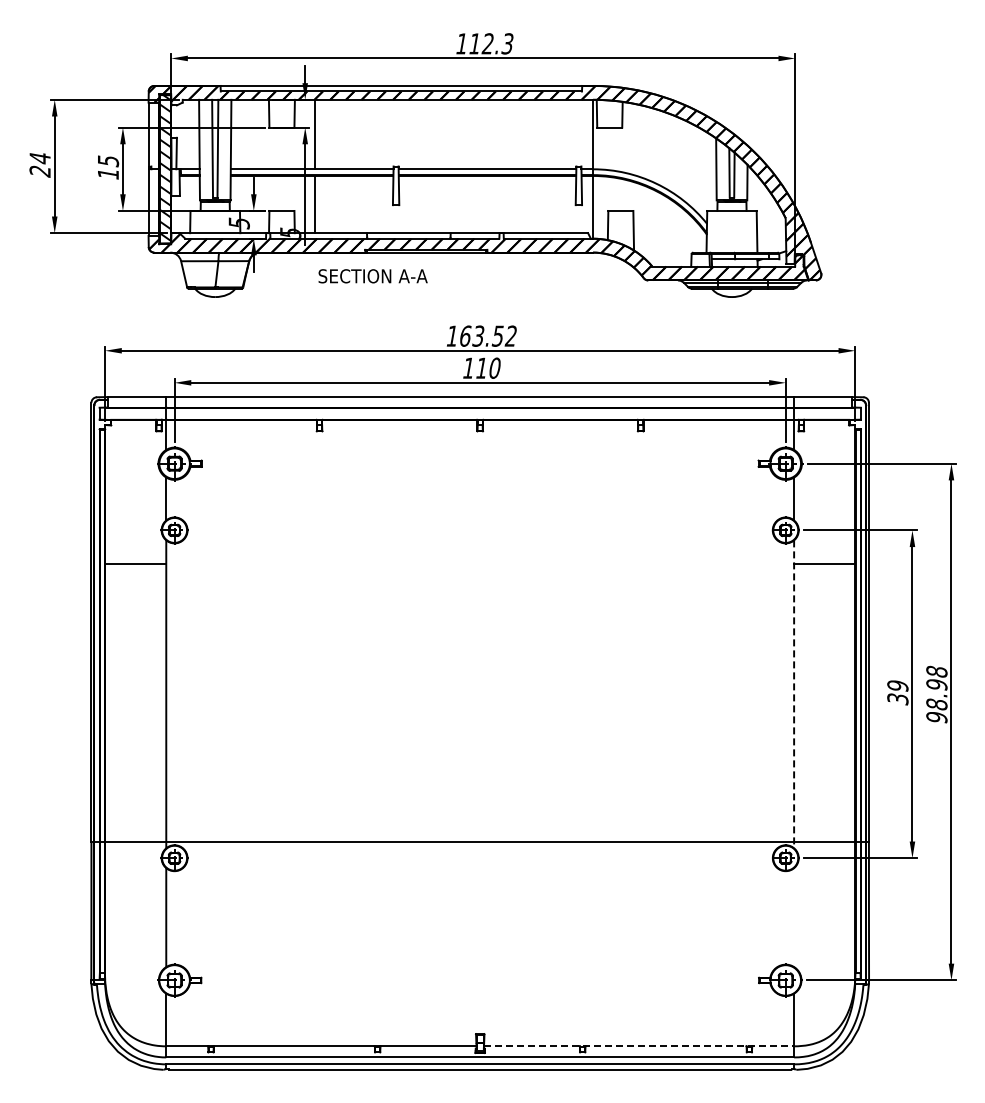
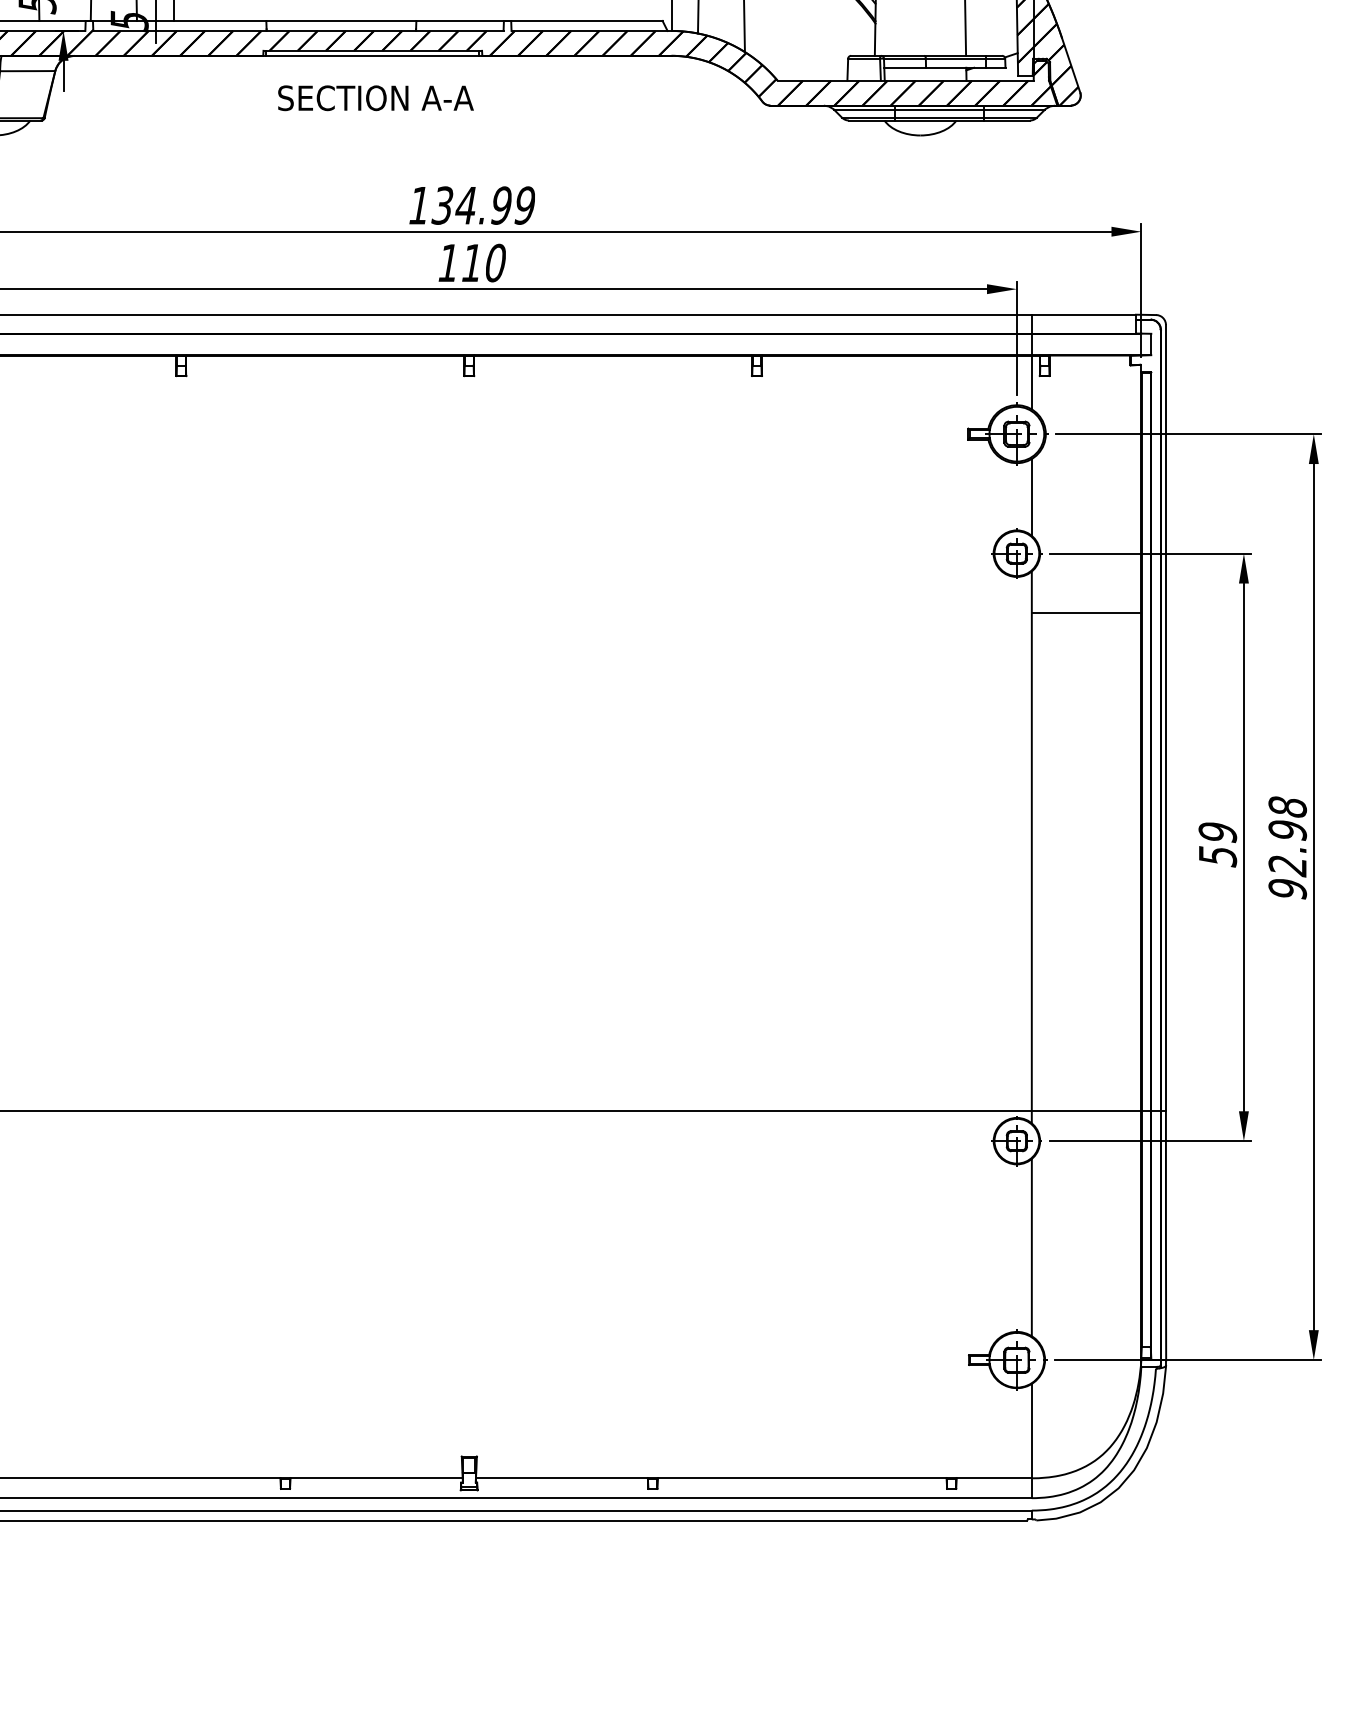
text: (372, 276) -> (374, 98), moved
text: (487, 335) -> (482, 204), 163.52 -> 134.99
line: (794, 694) -> (1032, 847), dashed -> solid
text: (897, 698) -> (1217, 854), 39 -> 59
text: (936, 704) -> (1287, 865), 98.98 -> 92.98
line: (794, 917) -> (1032, 1247), added
line: (639, 1046) -> (754, 1478), dashed -> solid

